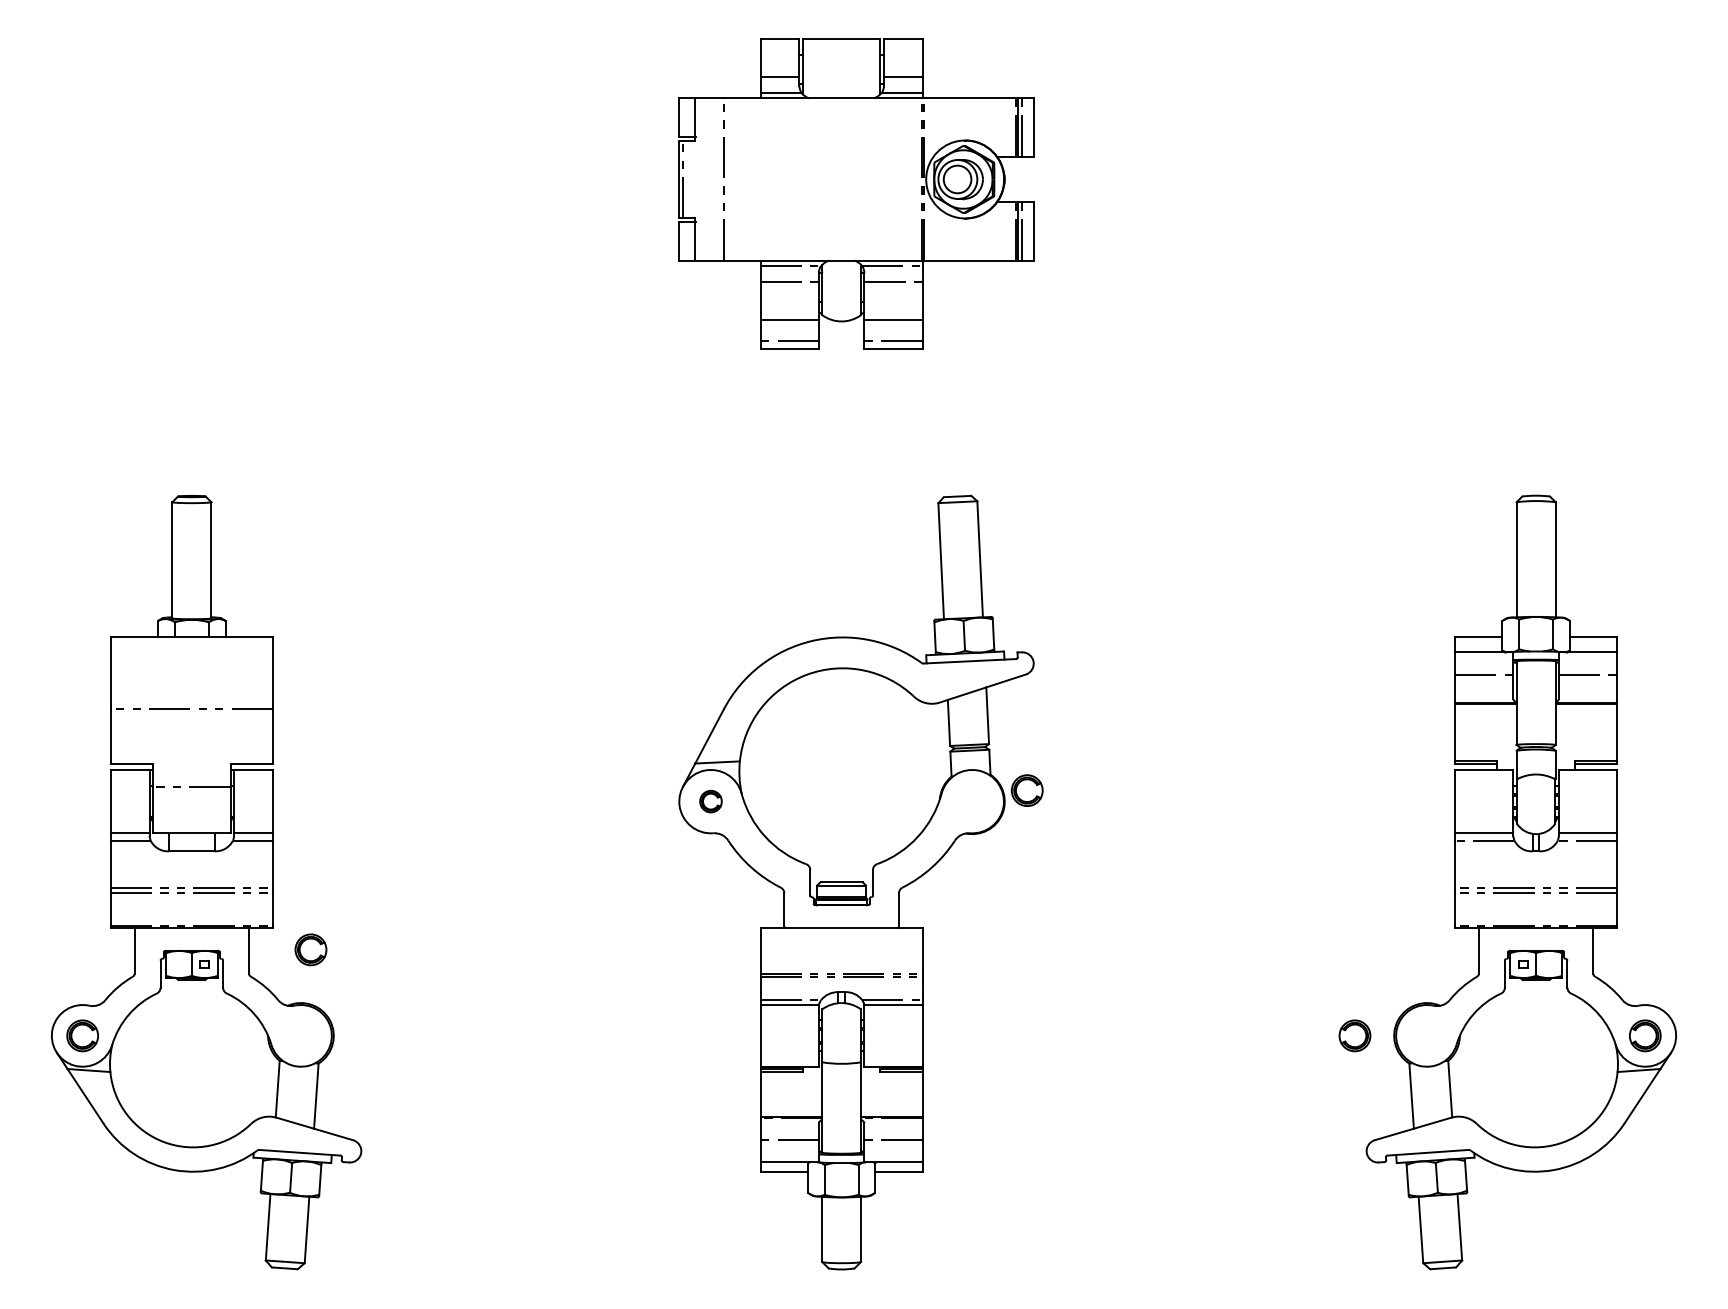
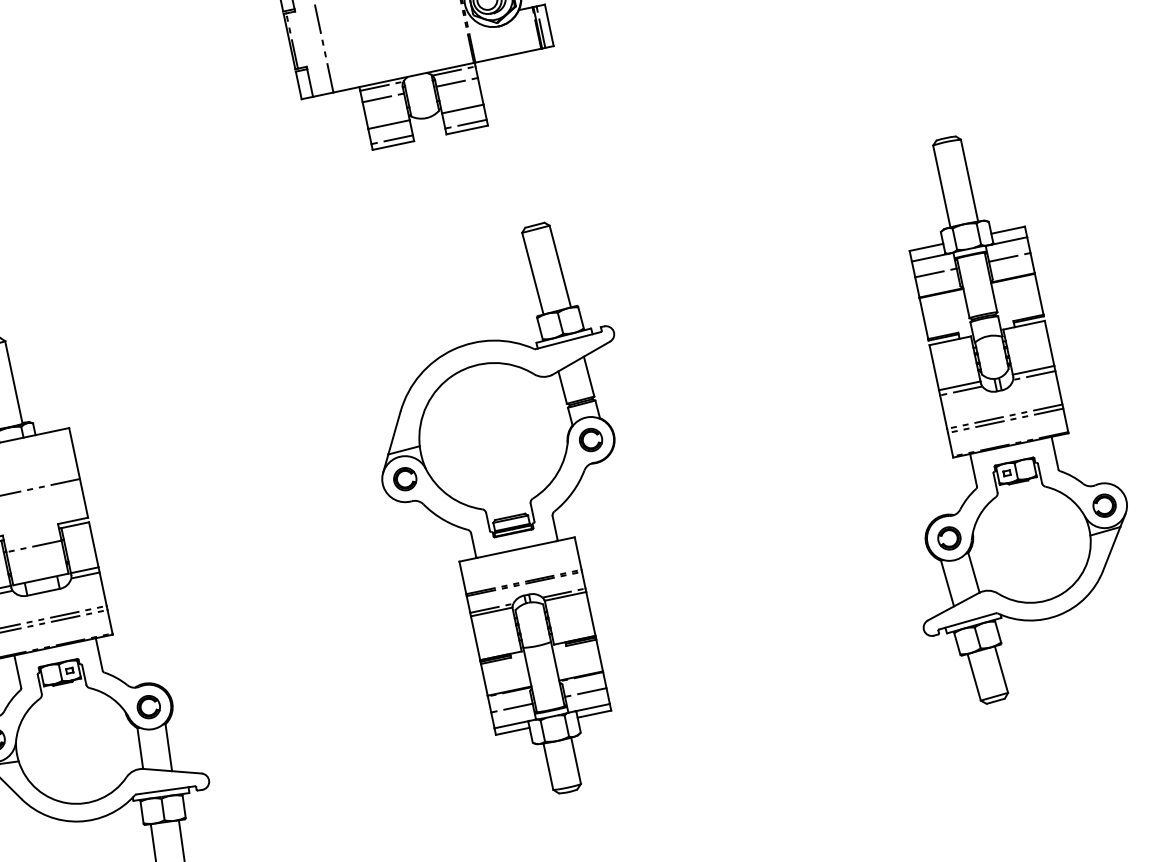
part: (1027, 790) -> (591, 439), moved
part: (710, 801) -> (404, 479), size x1.43
part: (310, 949) -> (148, 706), moved
part: (1354, 1035) -> (949, 538), moved

